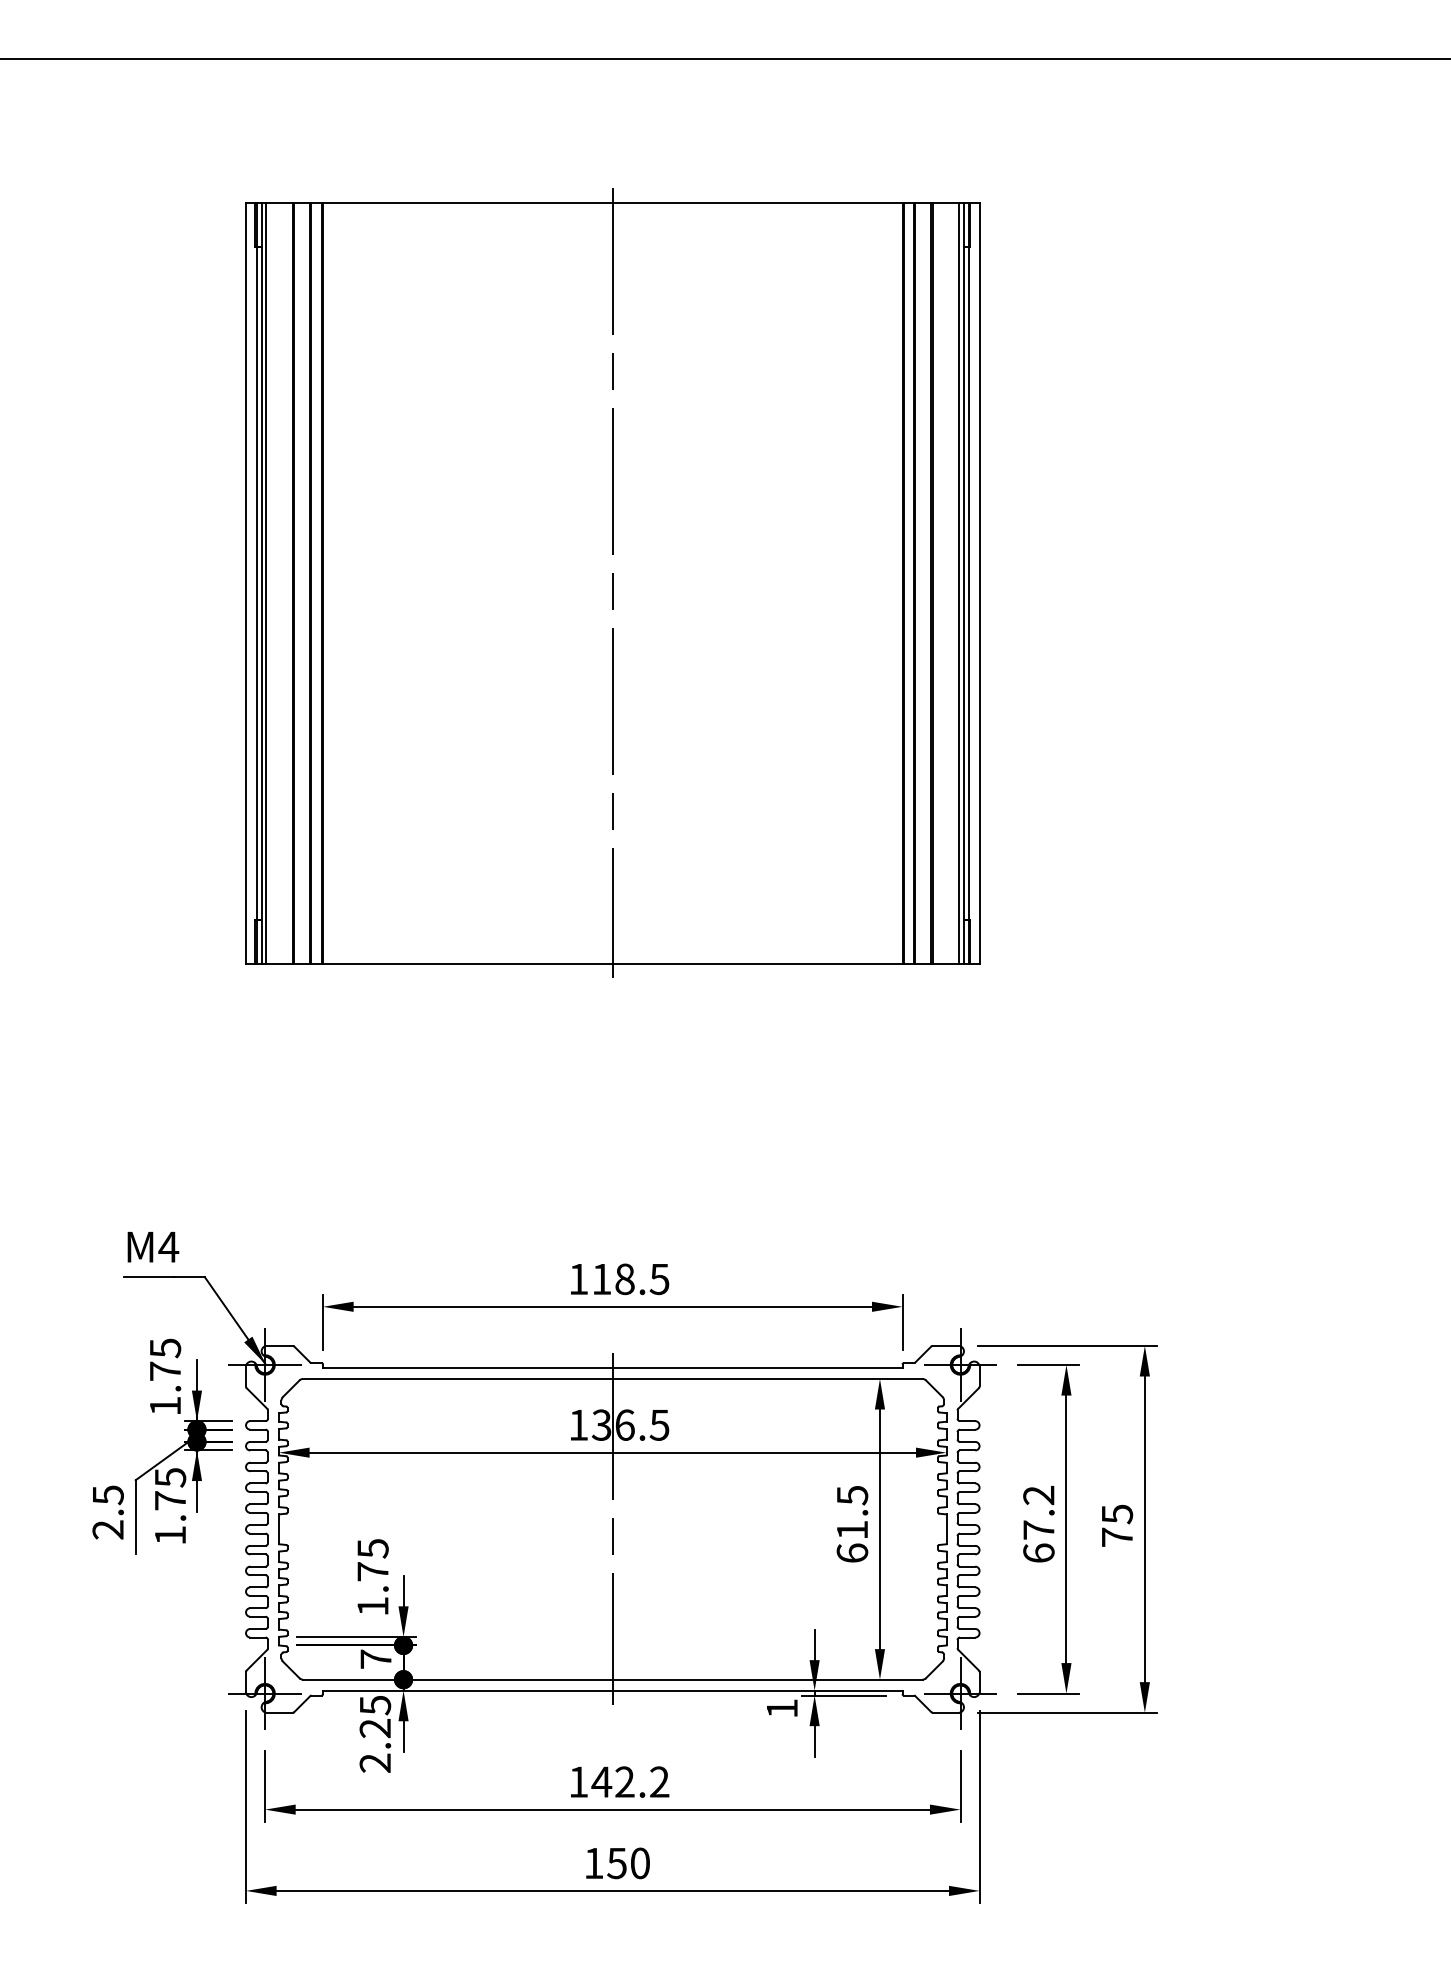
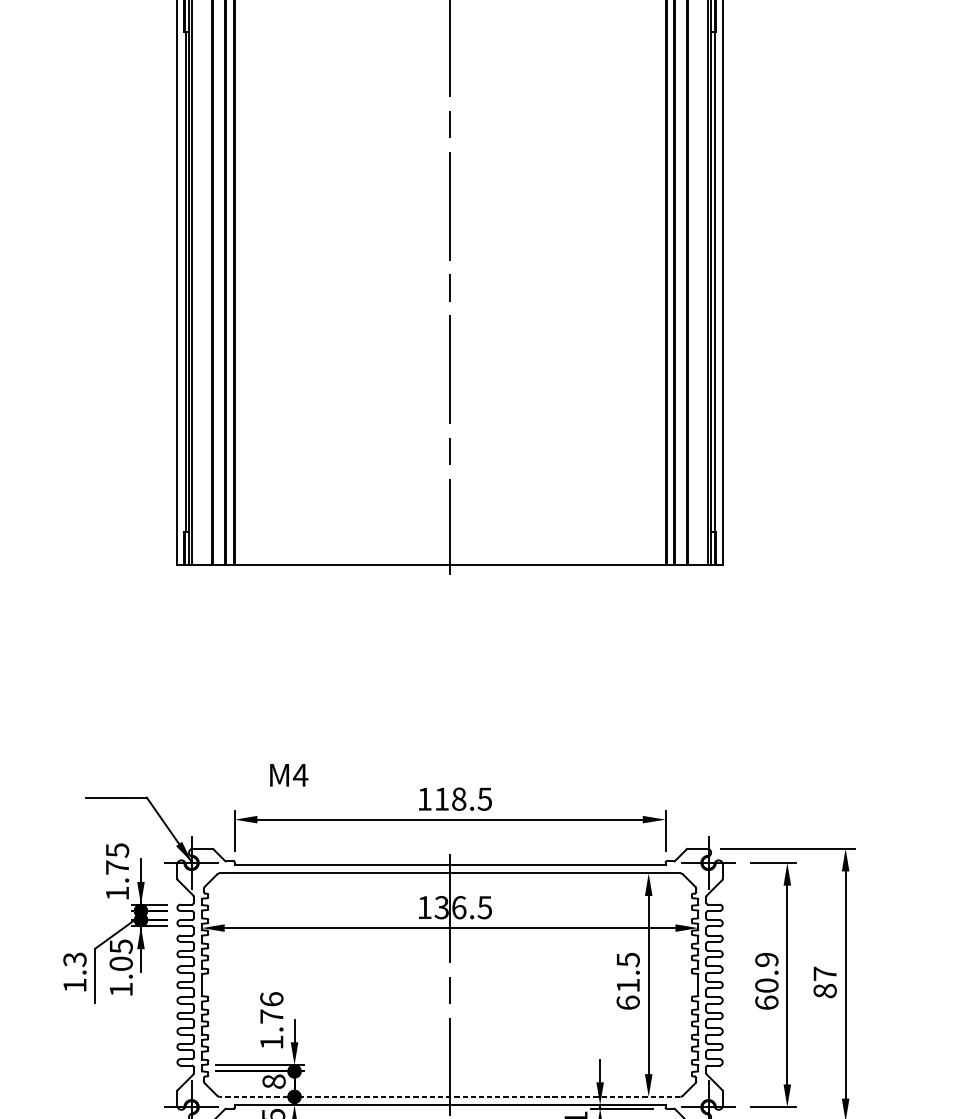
text: (153, 1247) -> (289, 775), moved
text: (170, 1500) -> (121, 963), 1.75 -> 1.05
text: (107, 1512) -> (74, 972), 2.5 -> 1.3
text: (1038, 1512) -> (766, 972), 67.2 -> 60.9
text: (1117, 1525) -> (825, 982), 75 -> 87
text: (372, 1548) -> (271, 999), 1.75 -> 1.76
text: (375, 1658) -> (273, 1081), 7 -> 8
line: (612, 1679) -> (449, 1096), solid -> dashed

